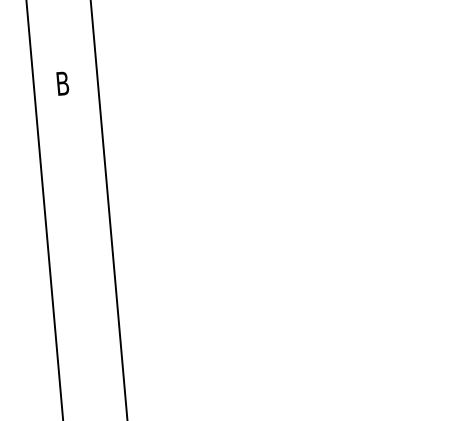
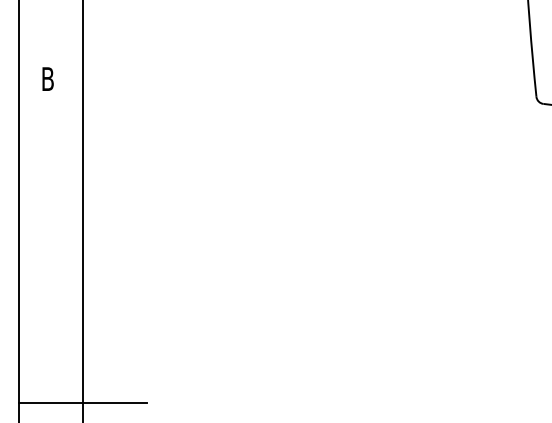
line: (126, 402) -> (83, 402), added

